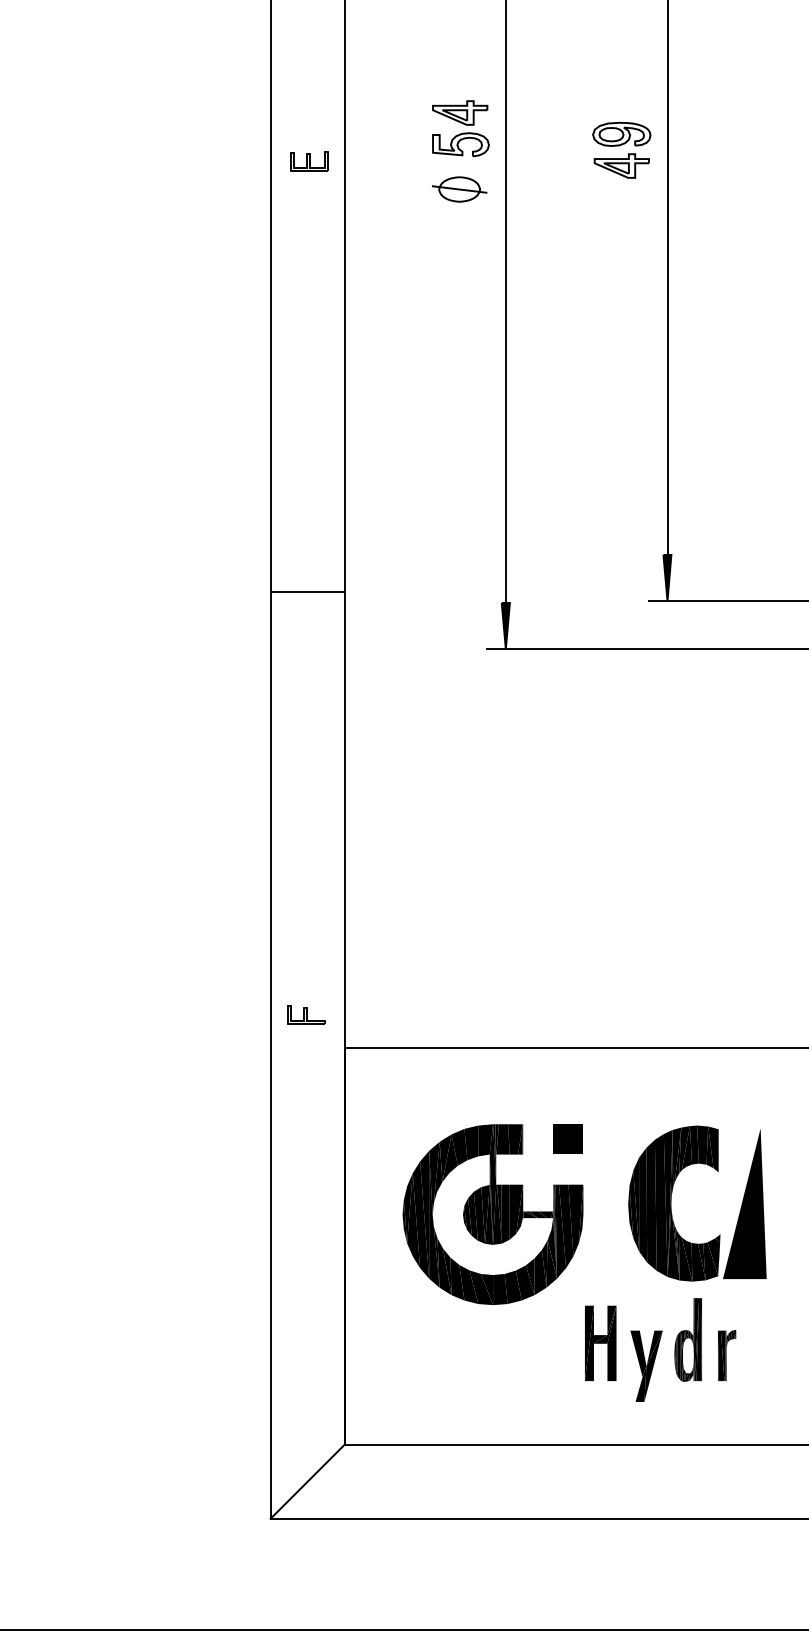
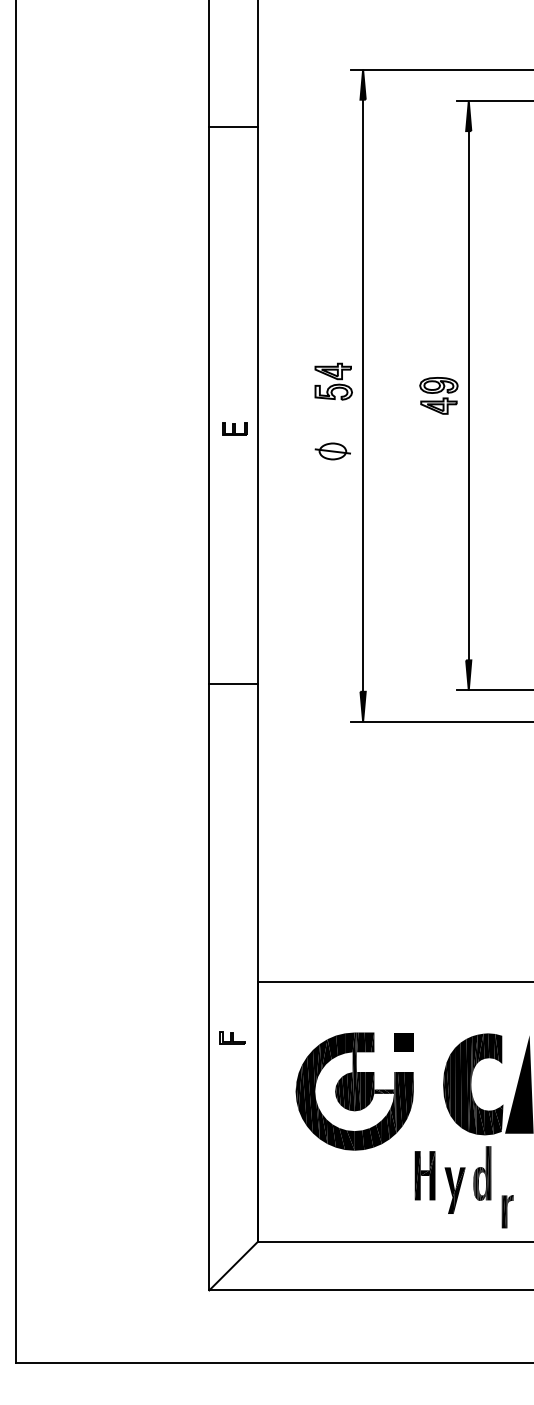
part: (309, 160) -> (234, 428), moved
part: (459, 189) -> (332, 451), moved
part: (306, 1014) -> (232, 1037), moved
part: (726, 1355) -> (507, 1211), moved

